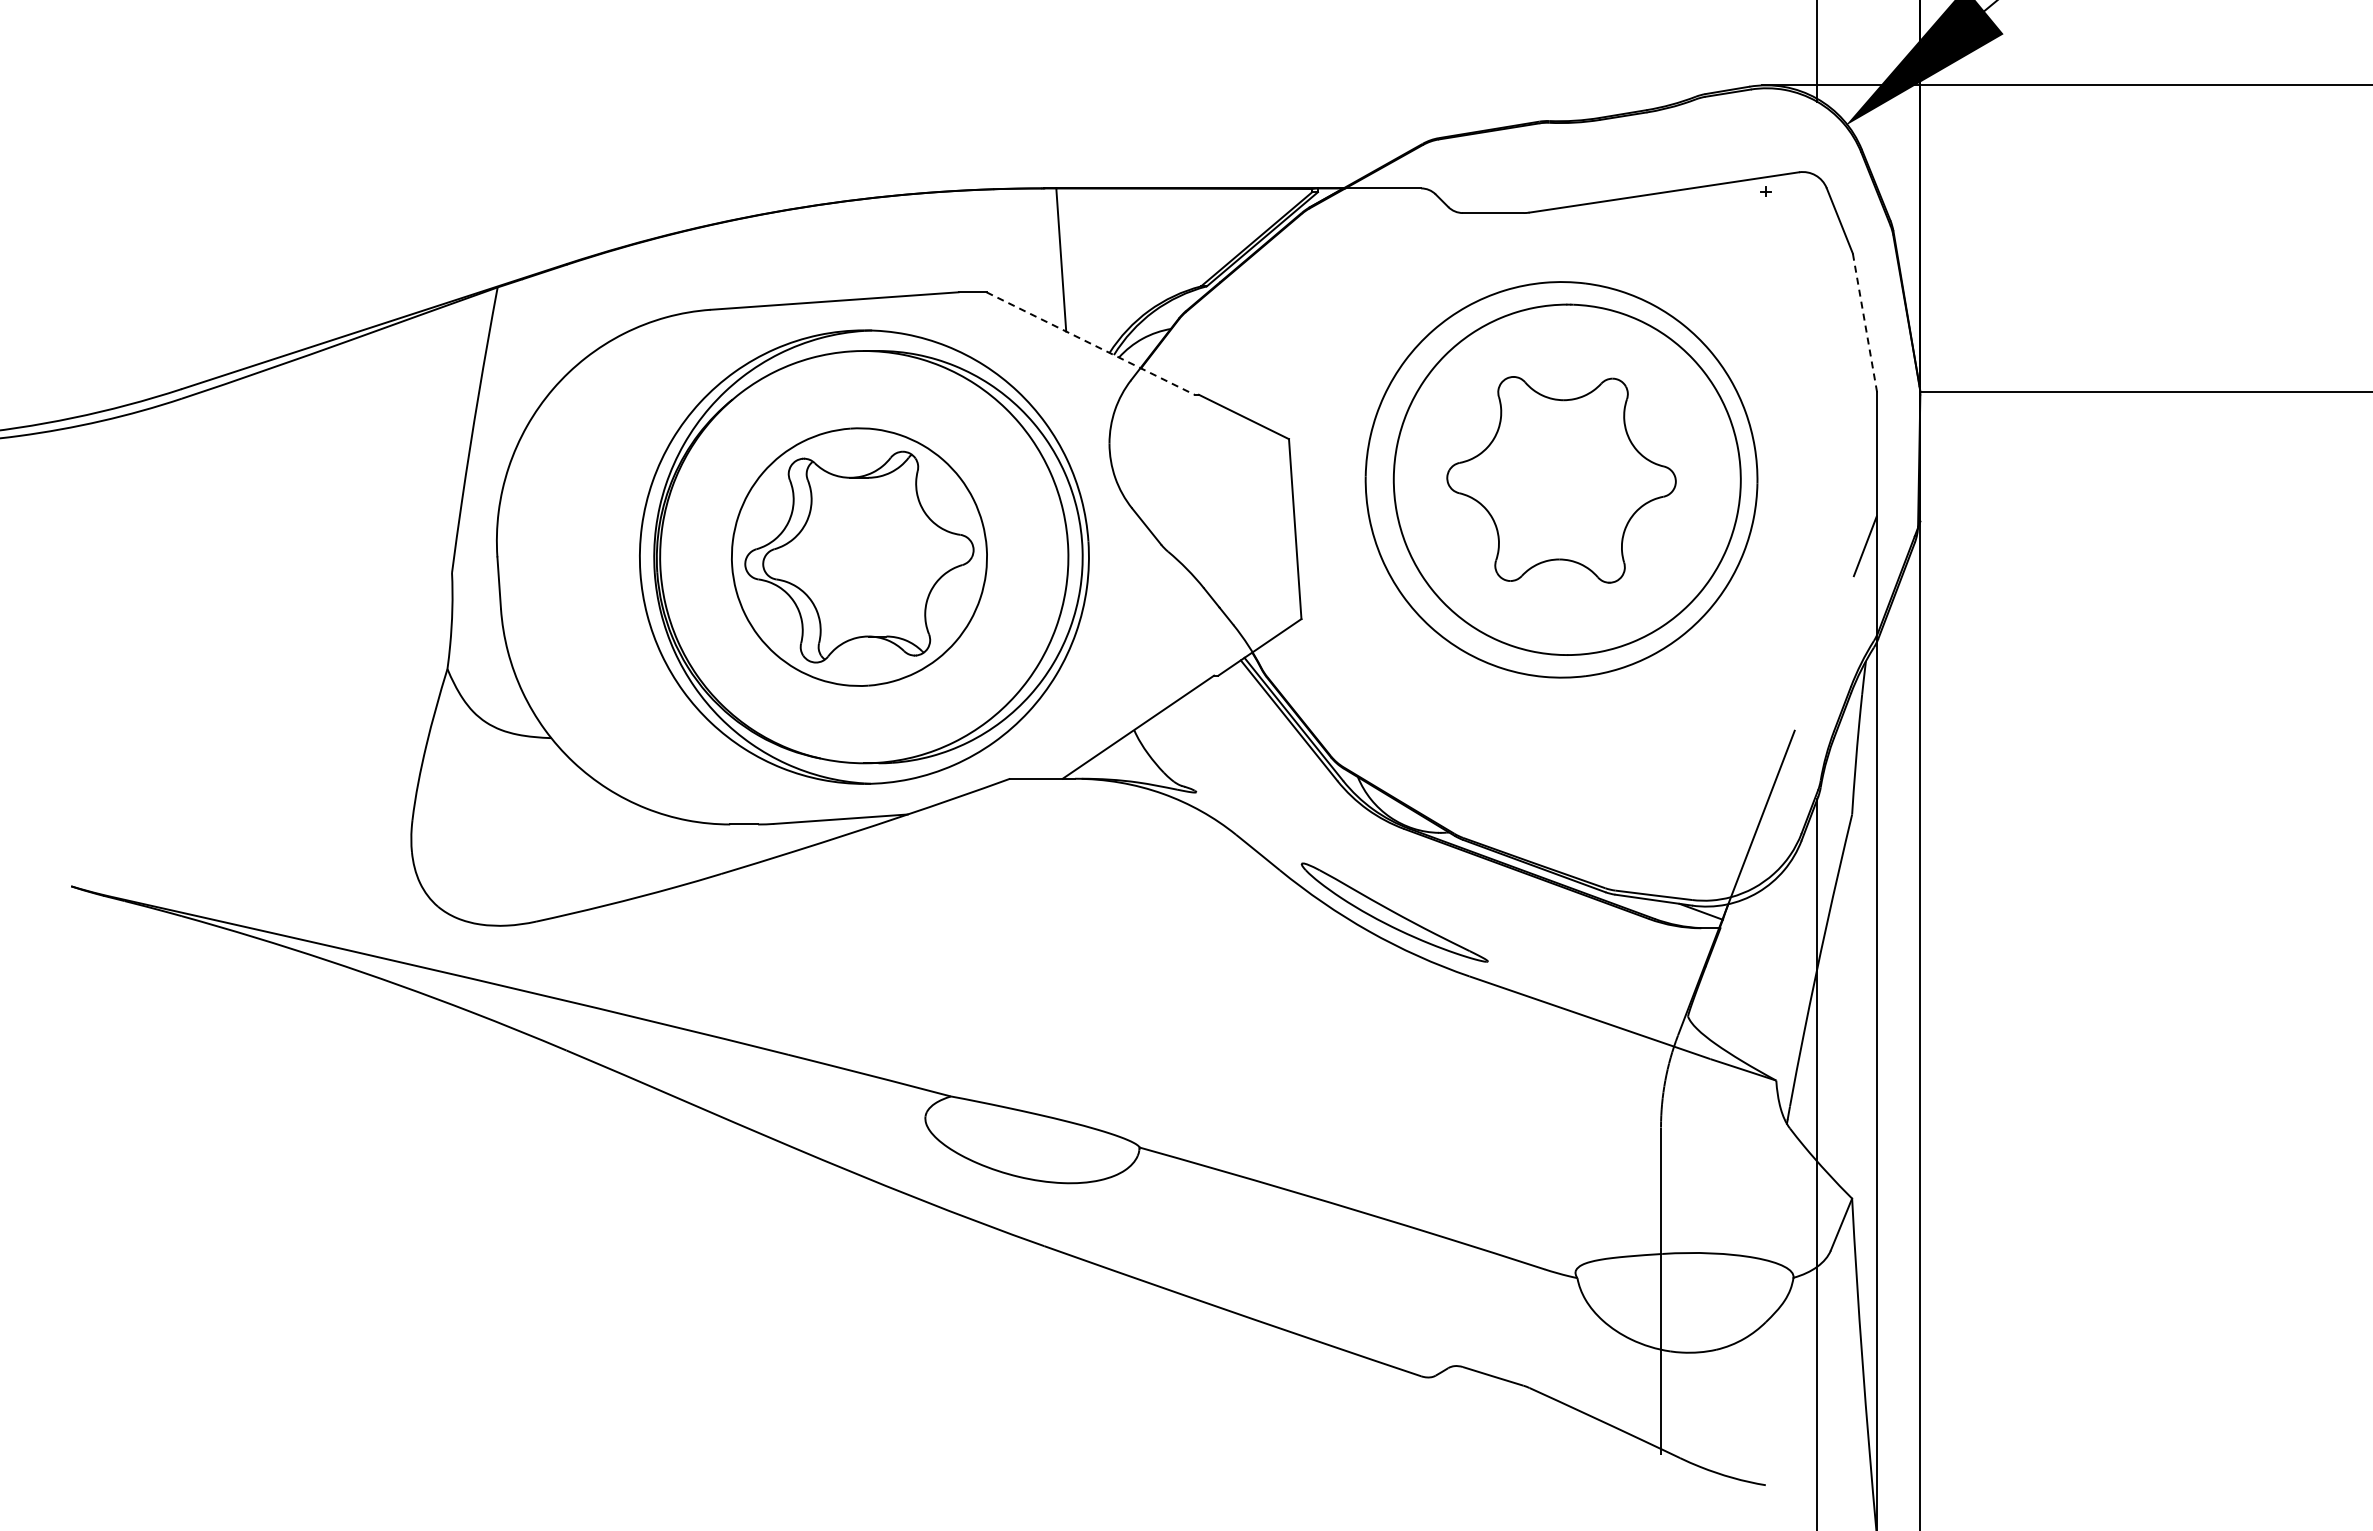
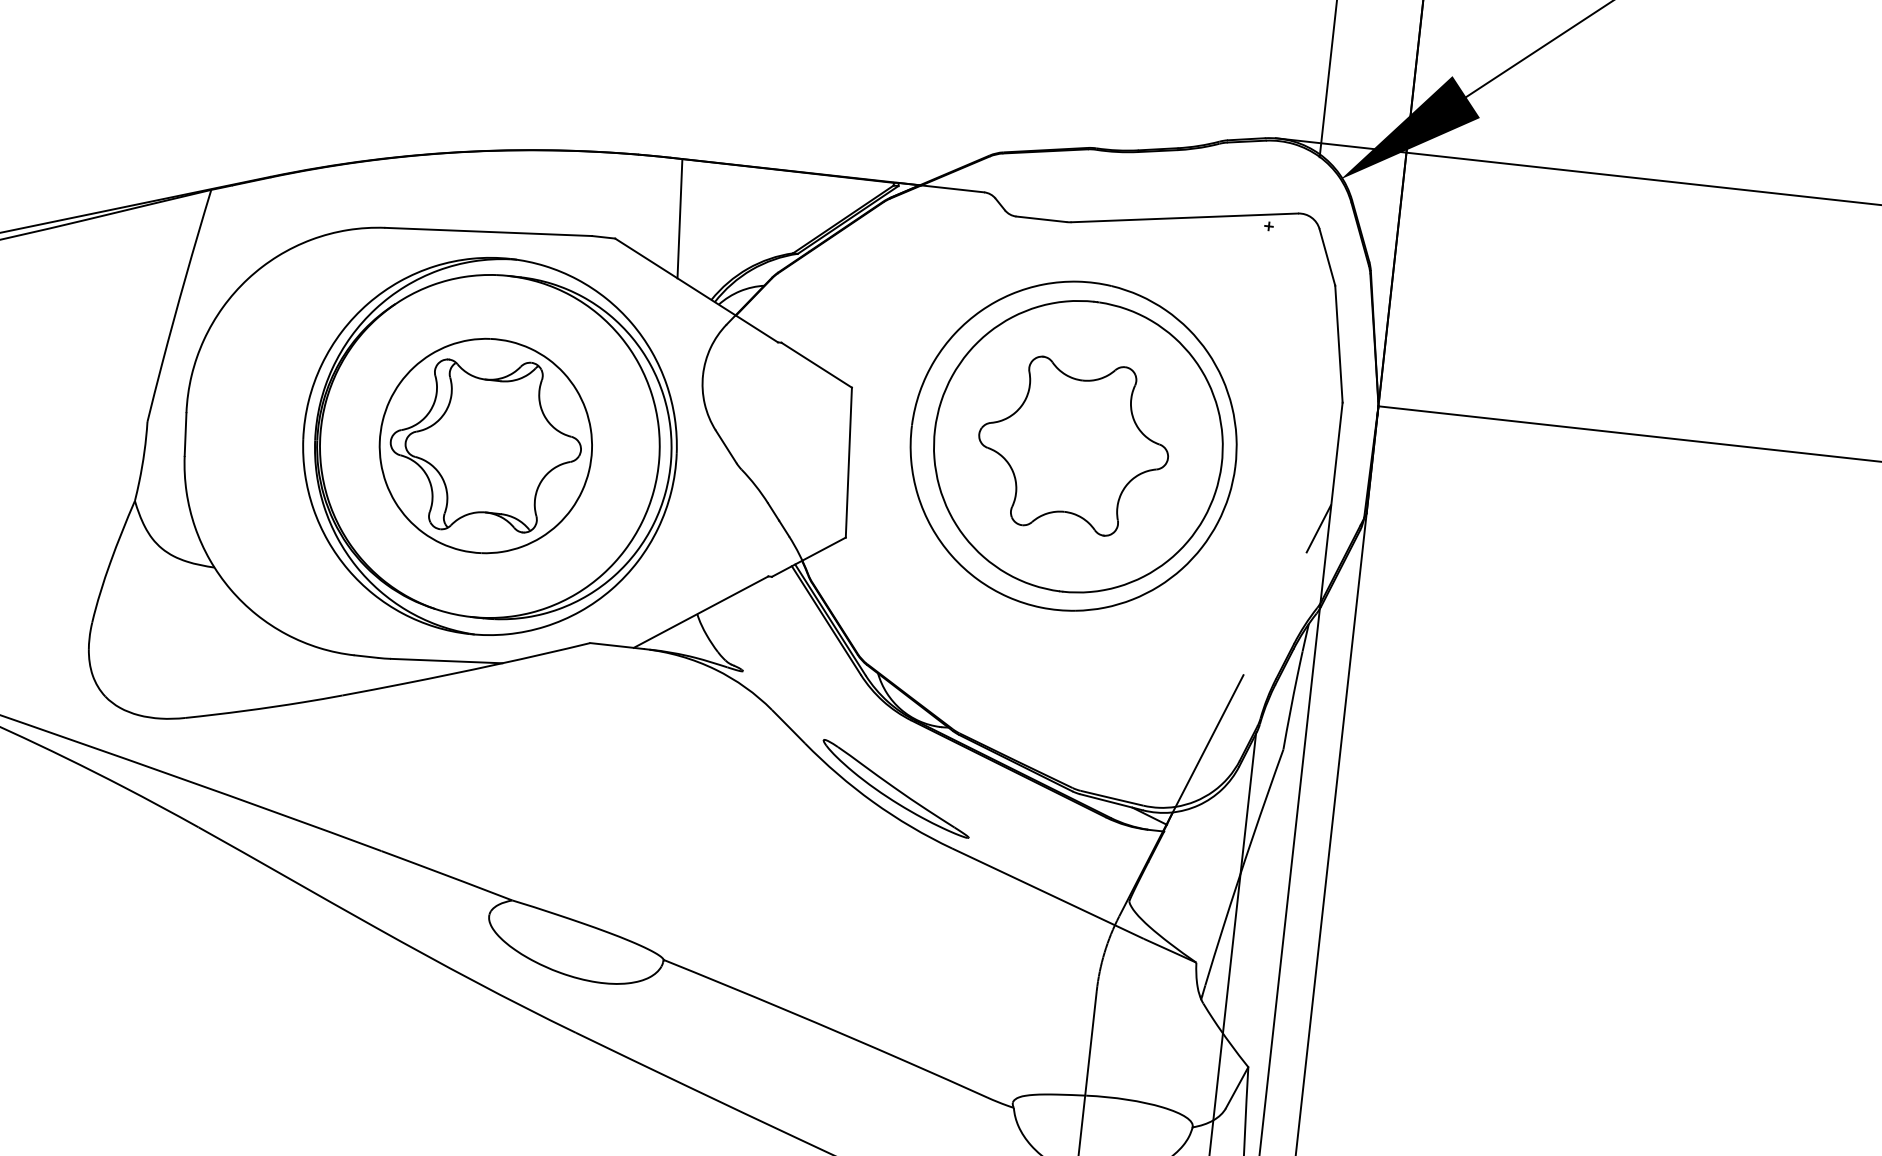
line: (1864, 322) -> (1338, 343), dashed -> solid
line: (1090, 343) -> (696, 290), dashed -> solid

